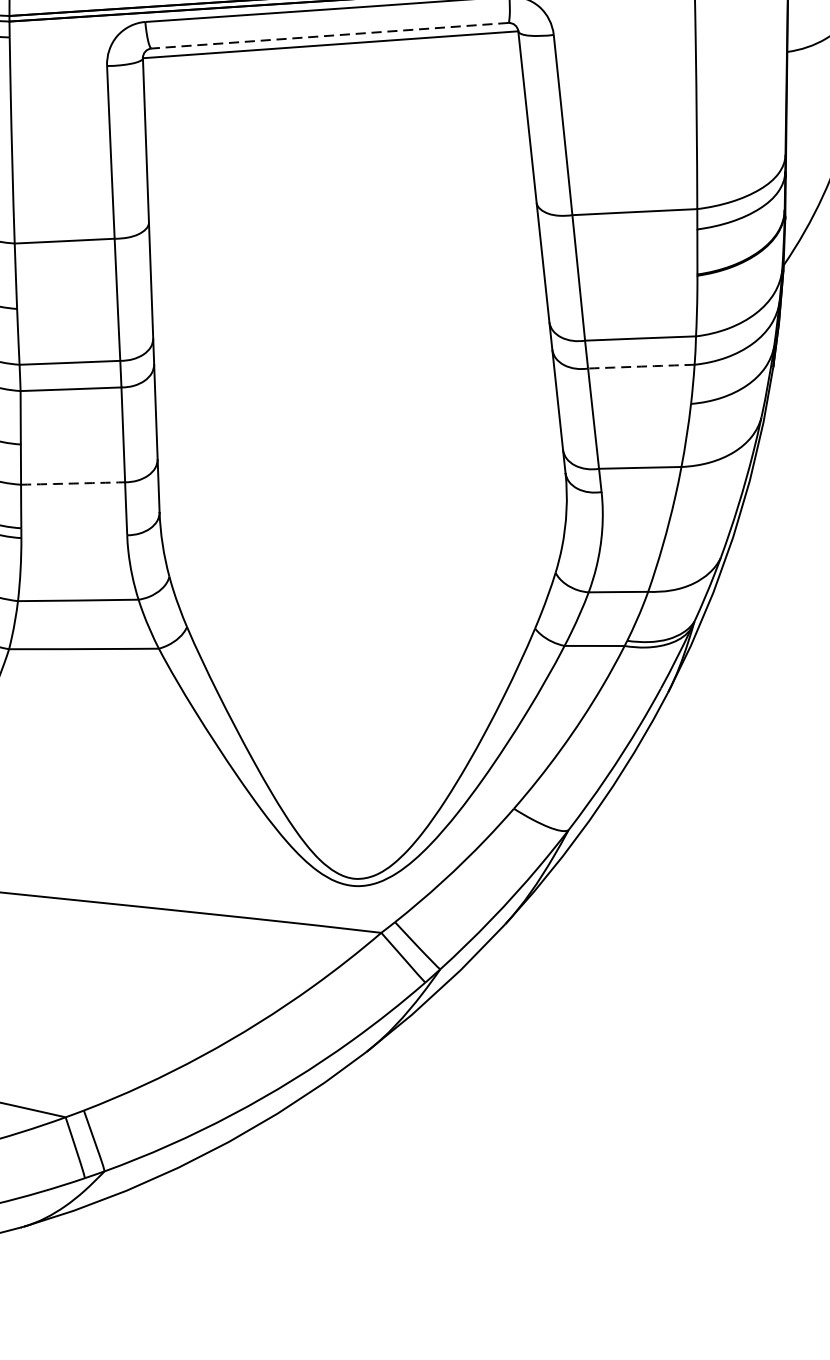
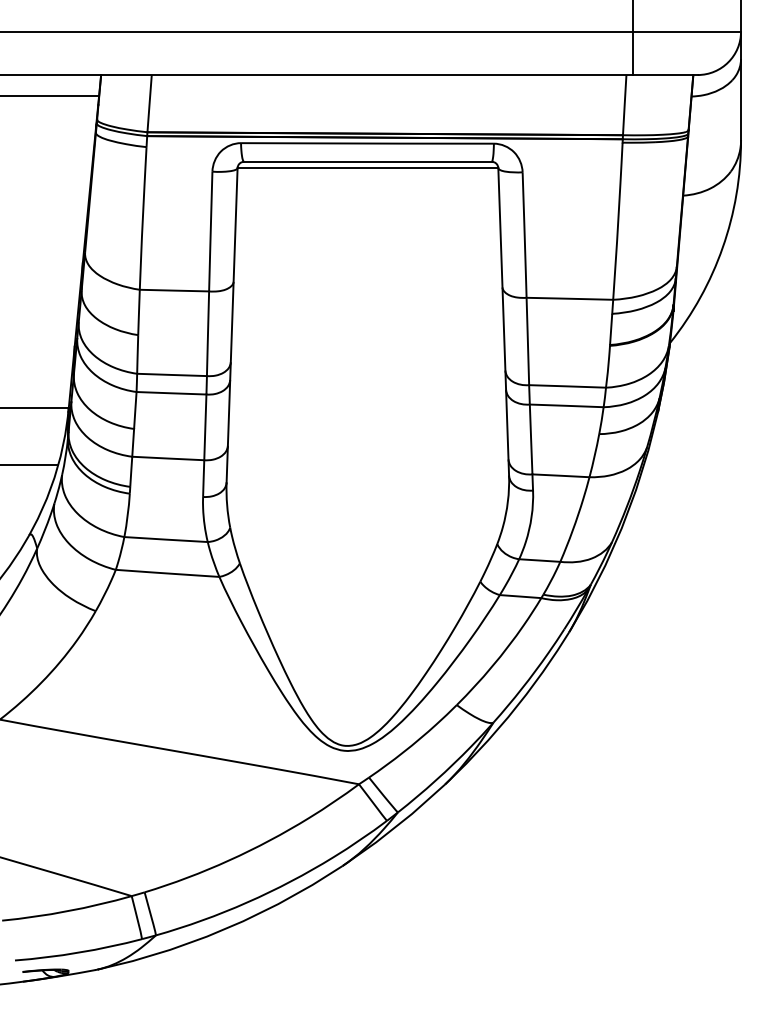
line: (329, 35) -> (367, 161), dashed -> solid
arc: (640, 366) -> (566, 405), dashed -> solid
arc: (73, 483) -> (168, 458), dashed -> solid

